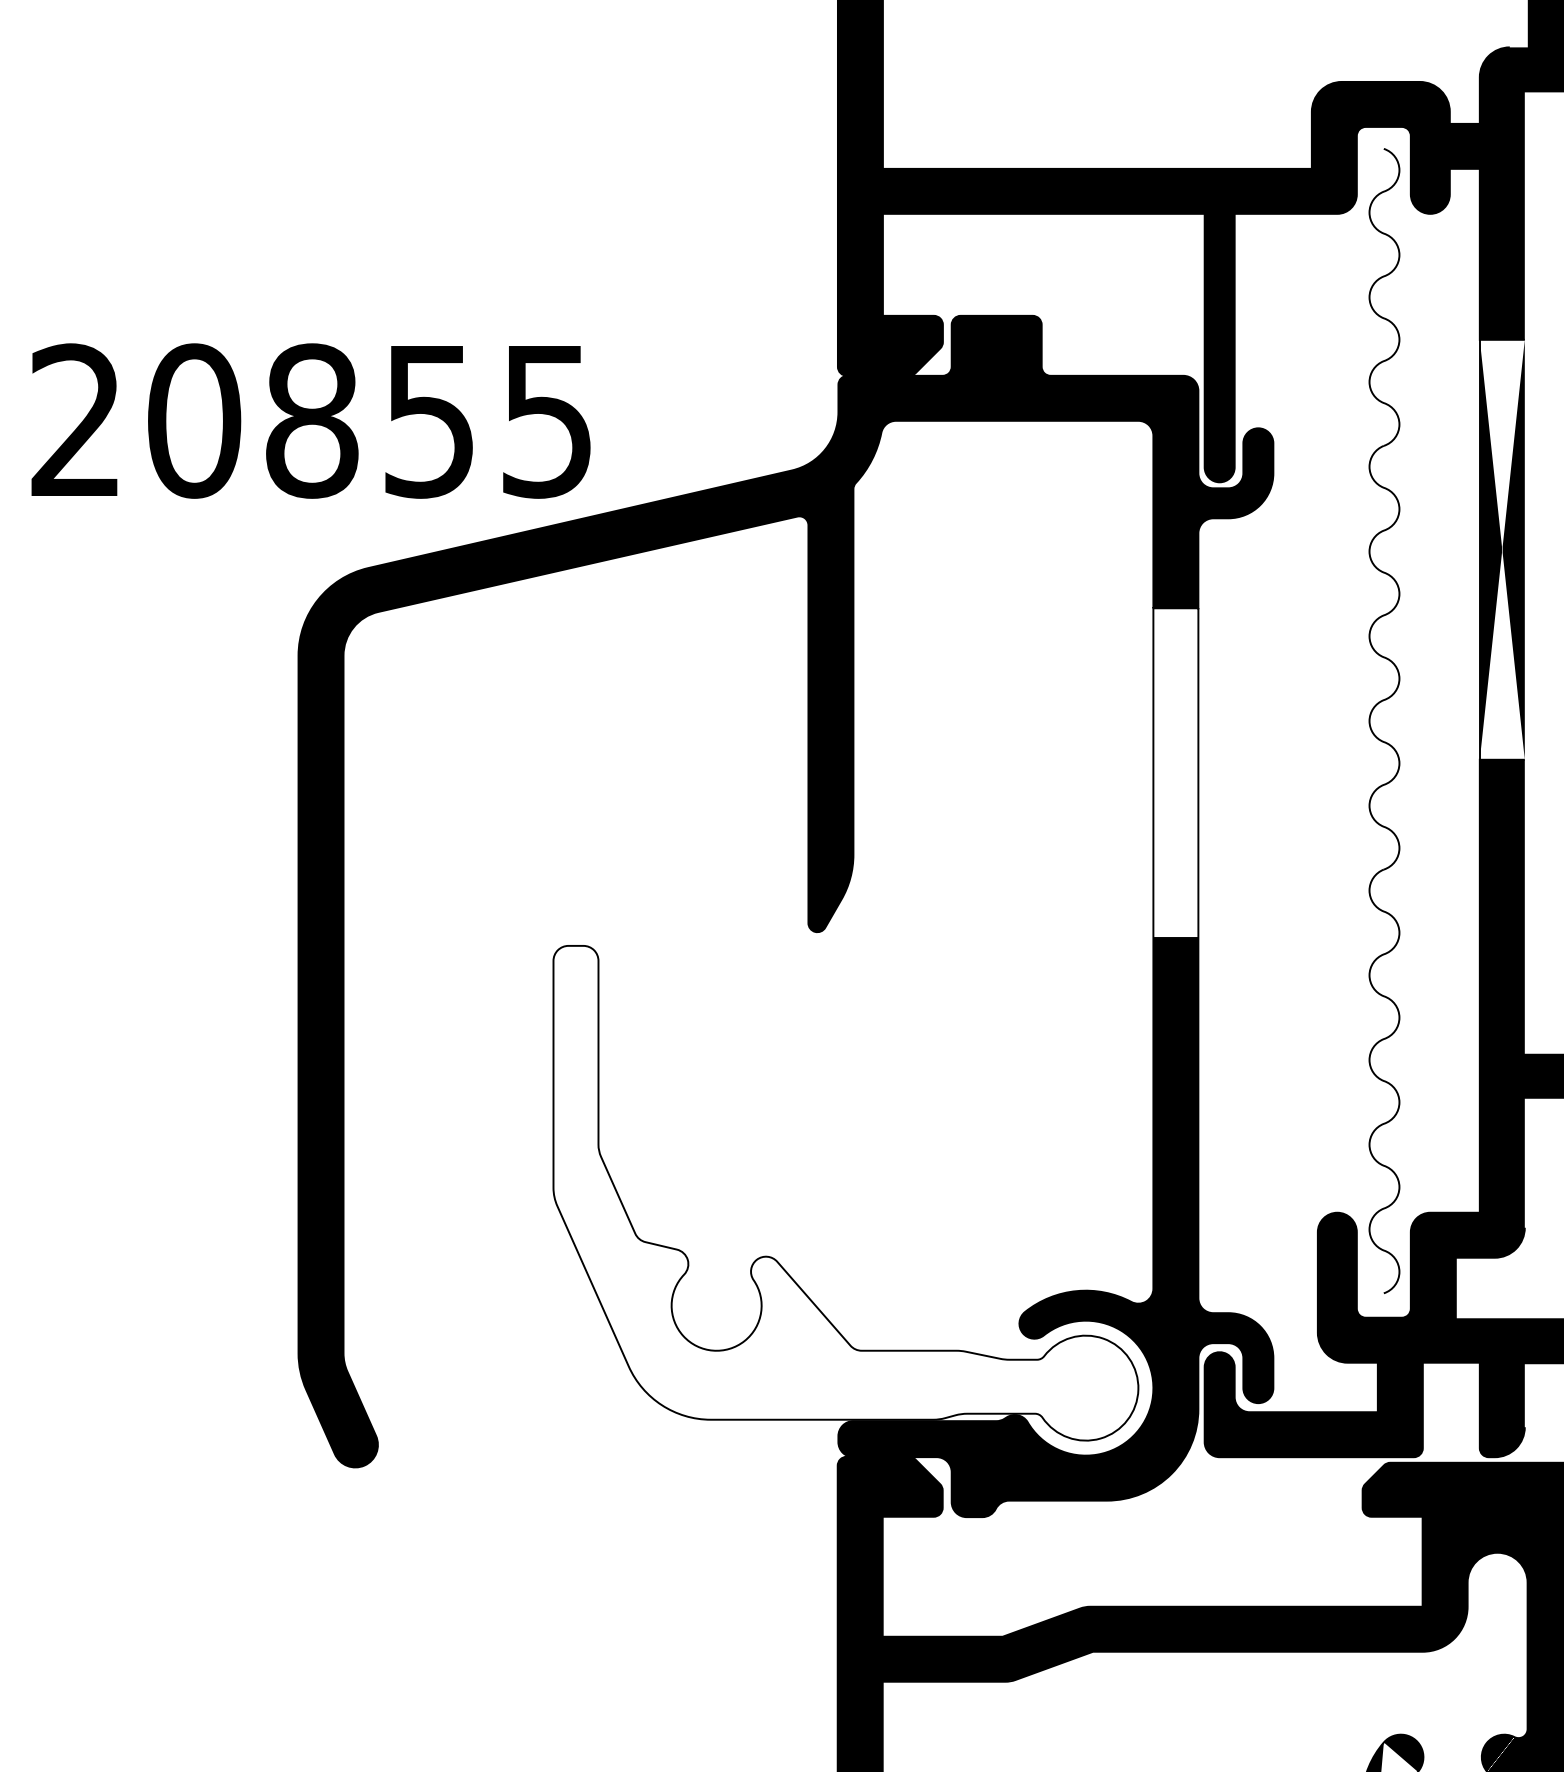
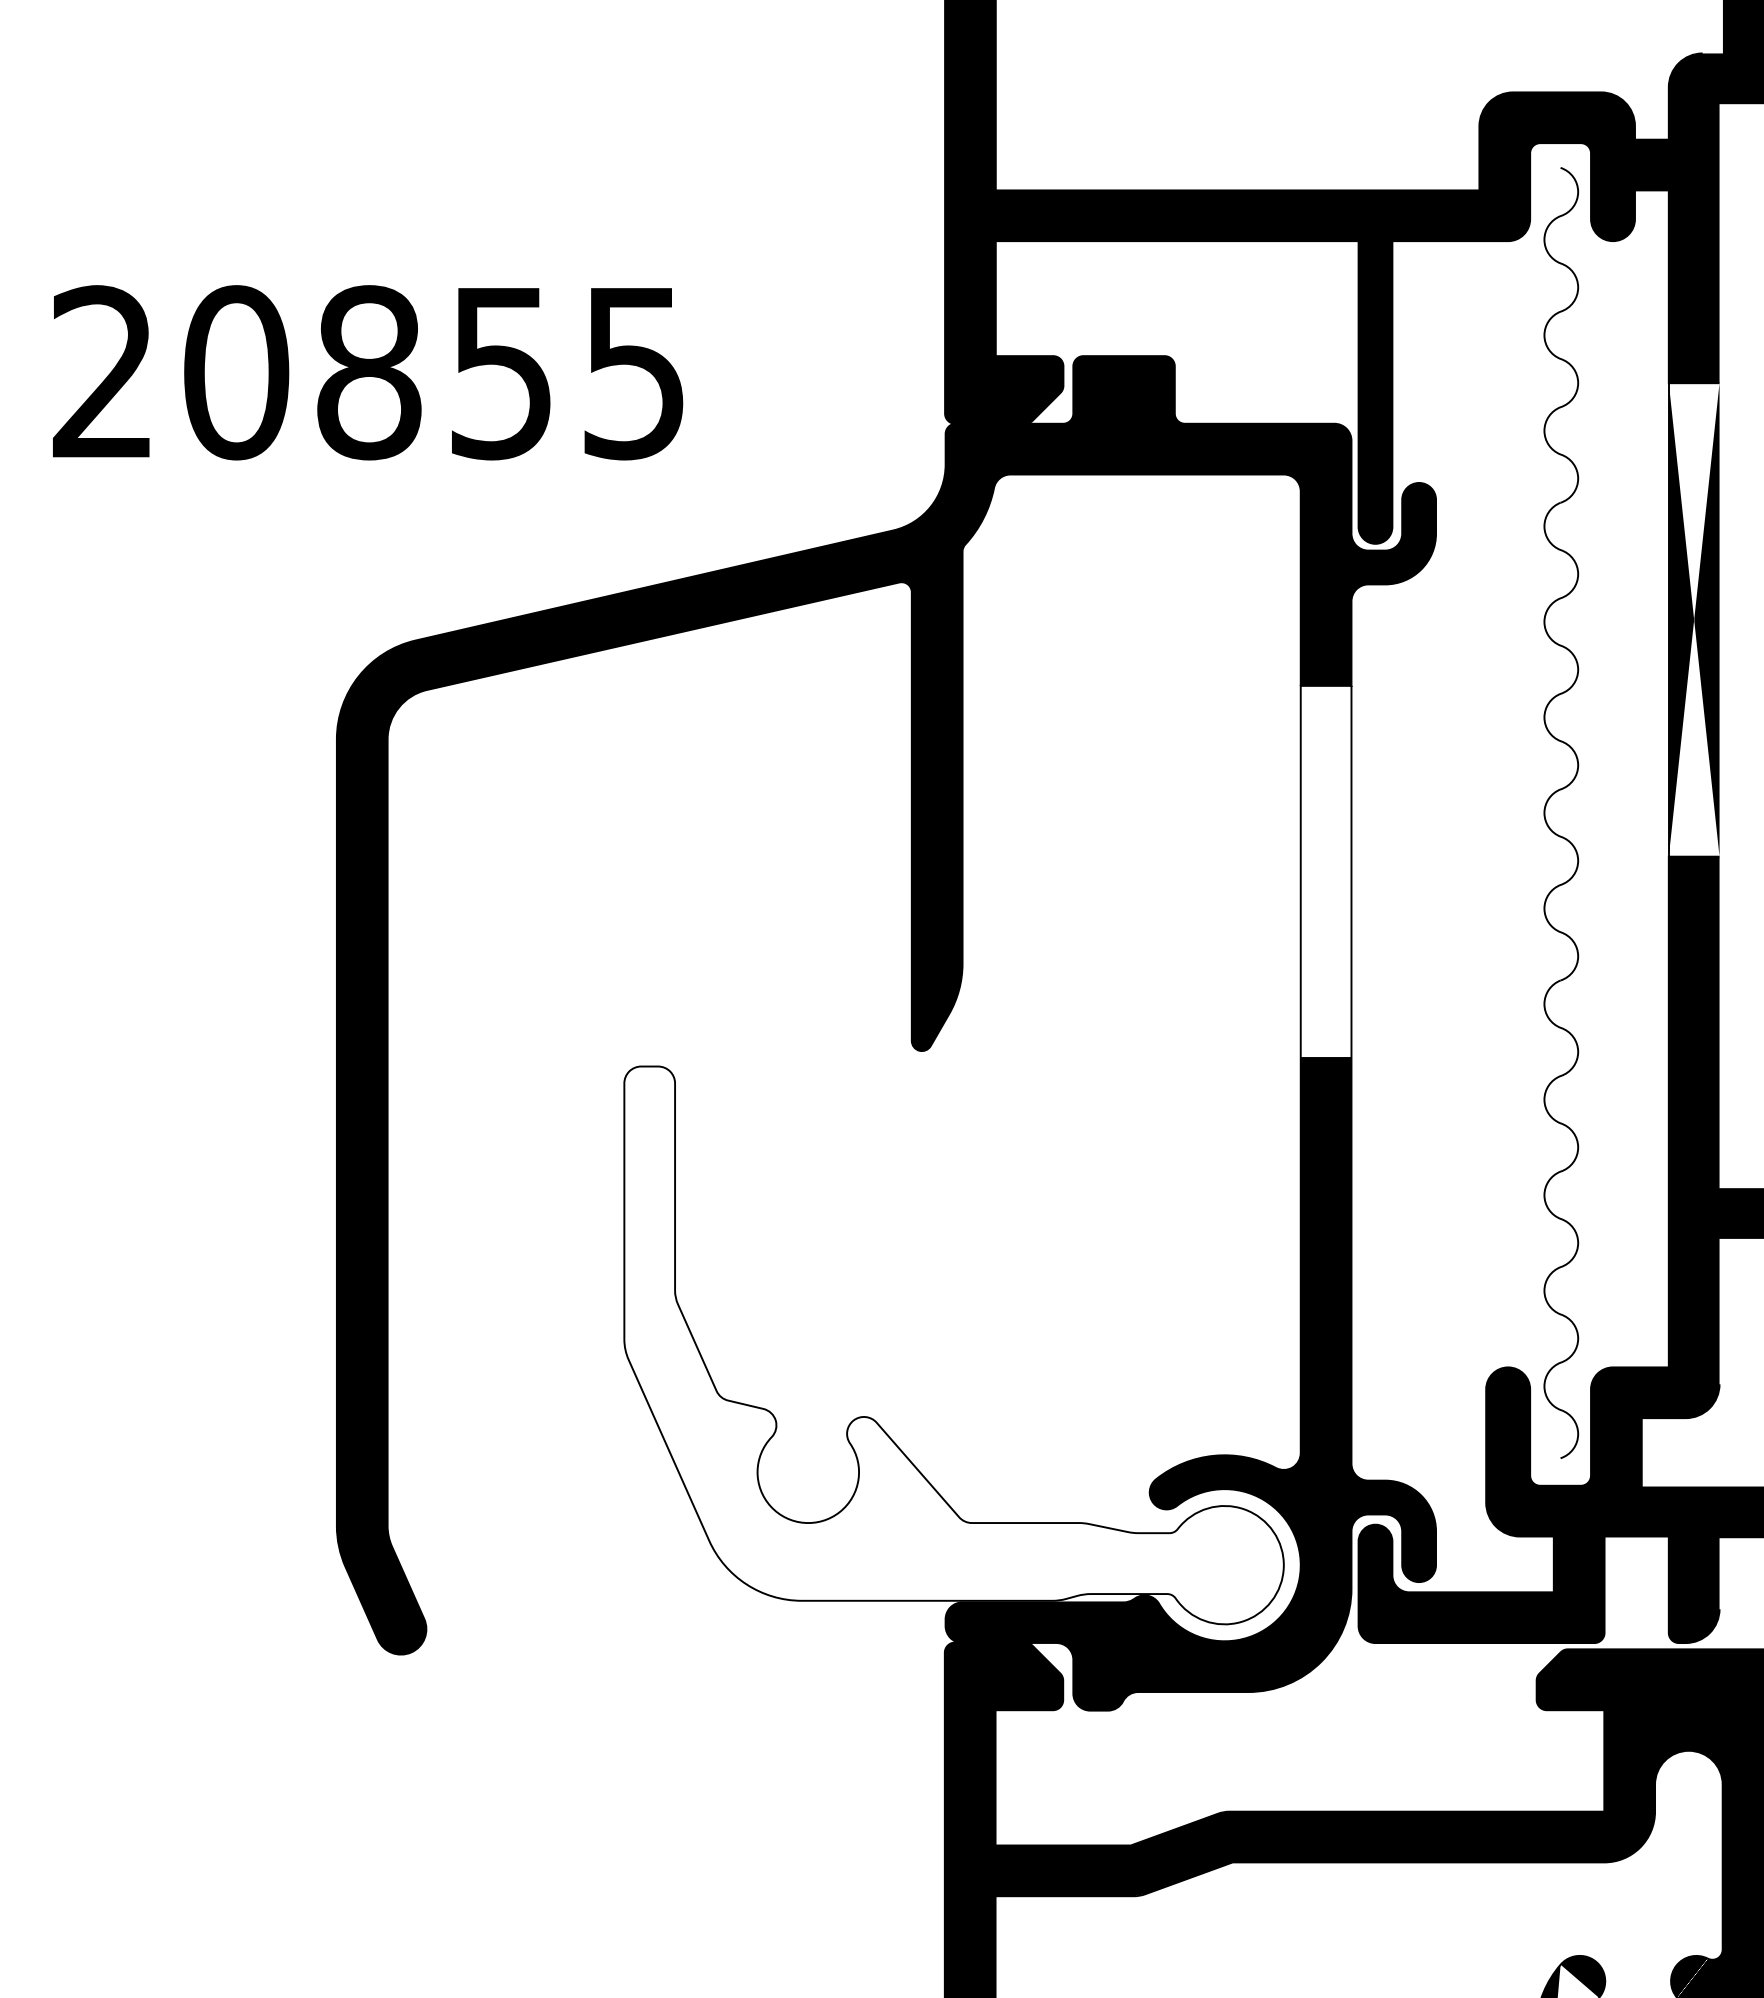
text: (311, 420) -> (368, 372), moved

